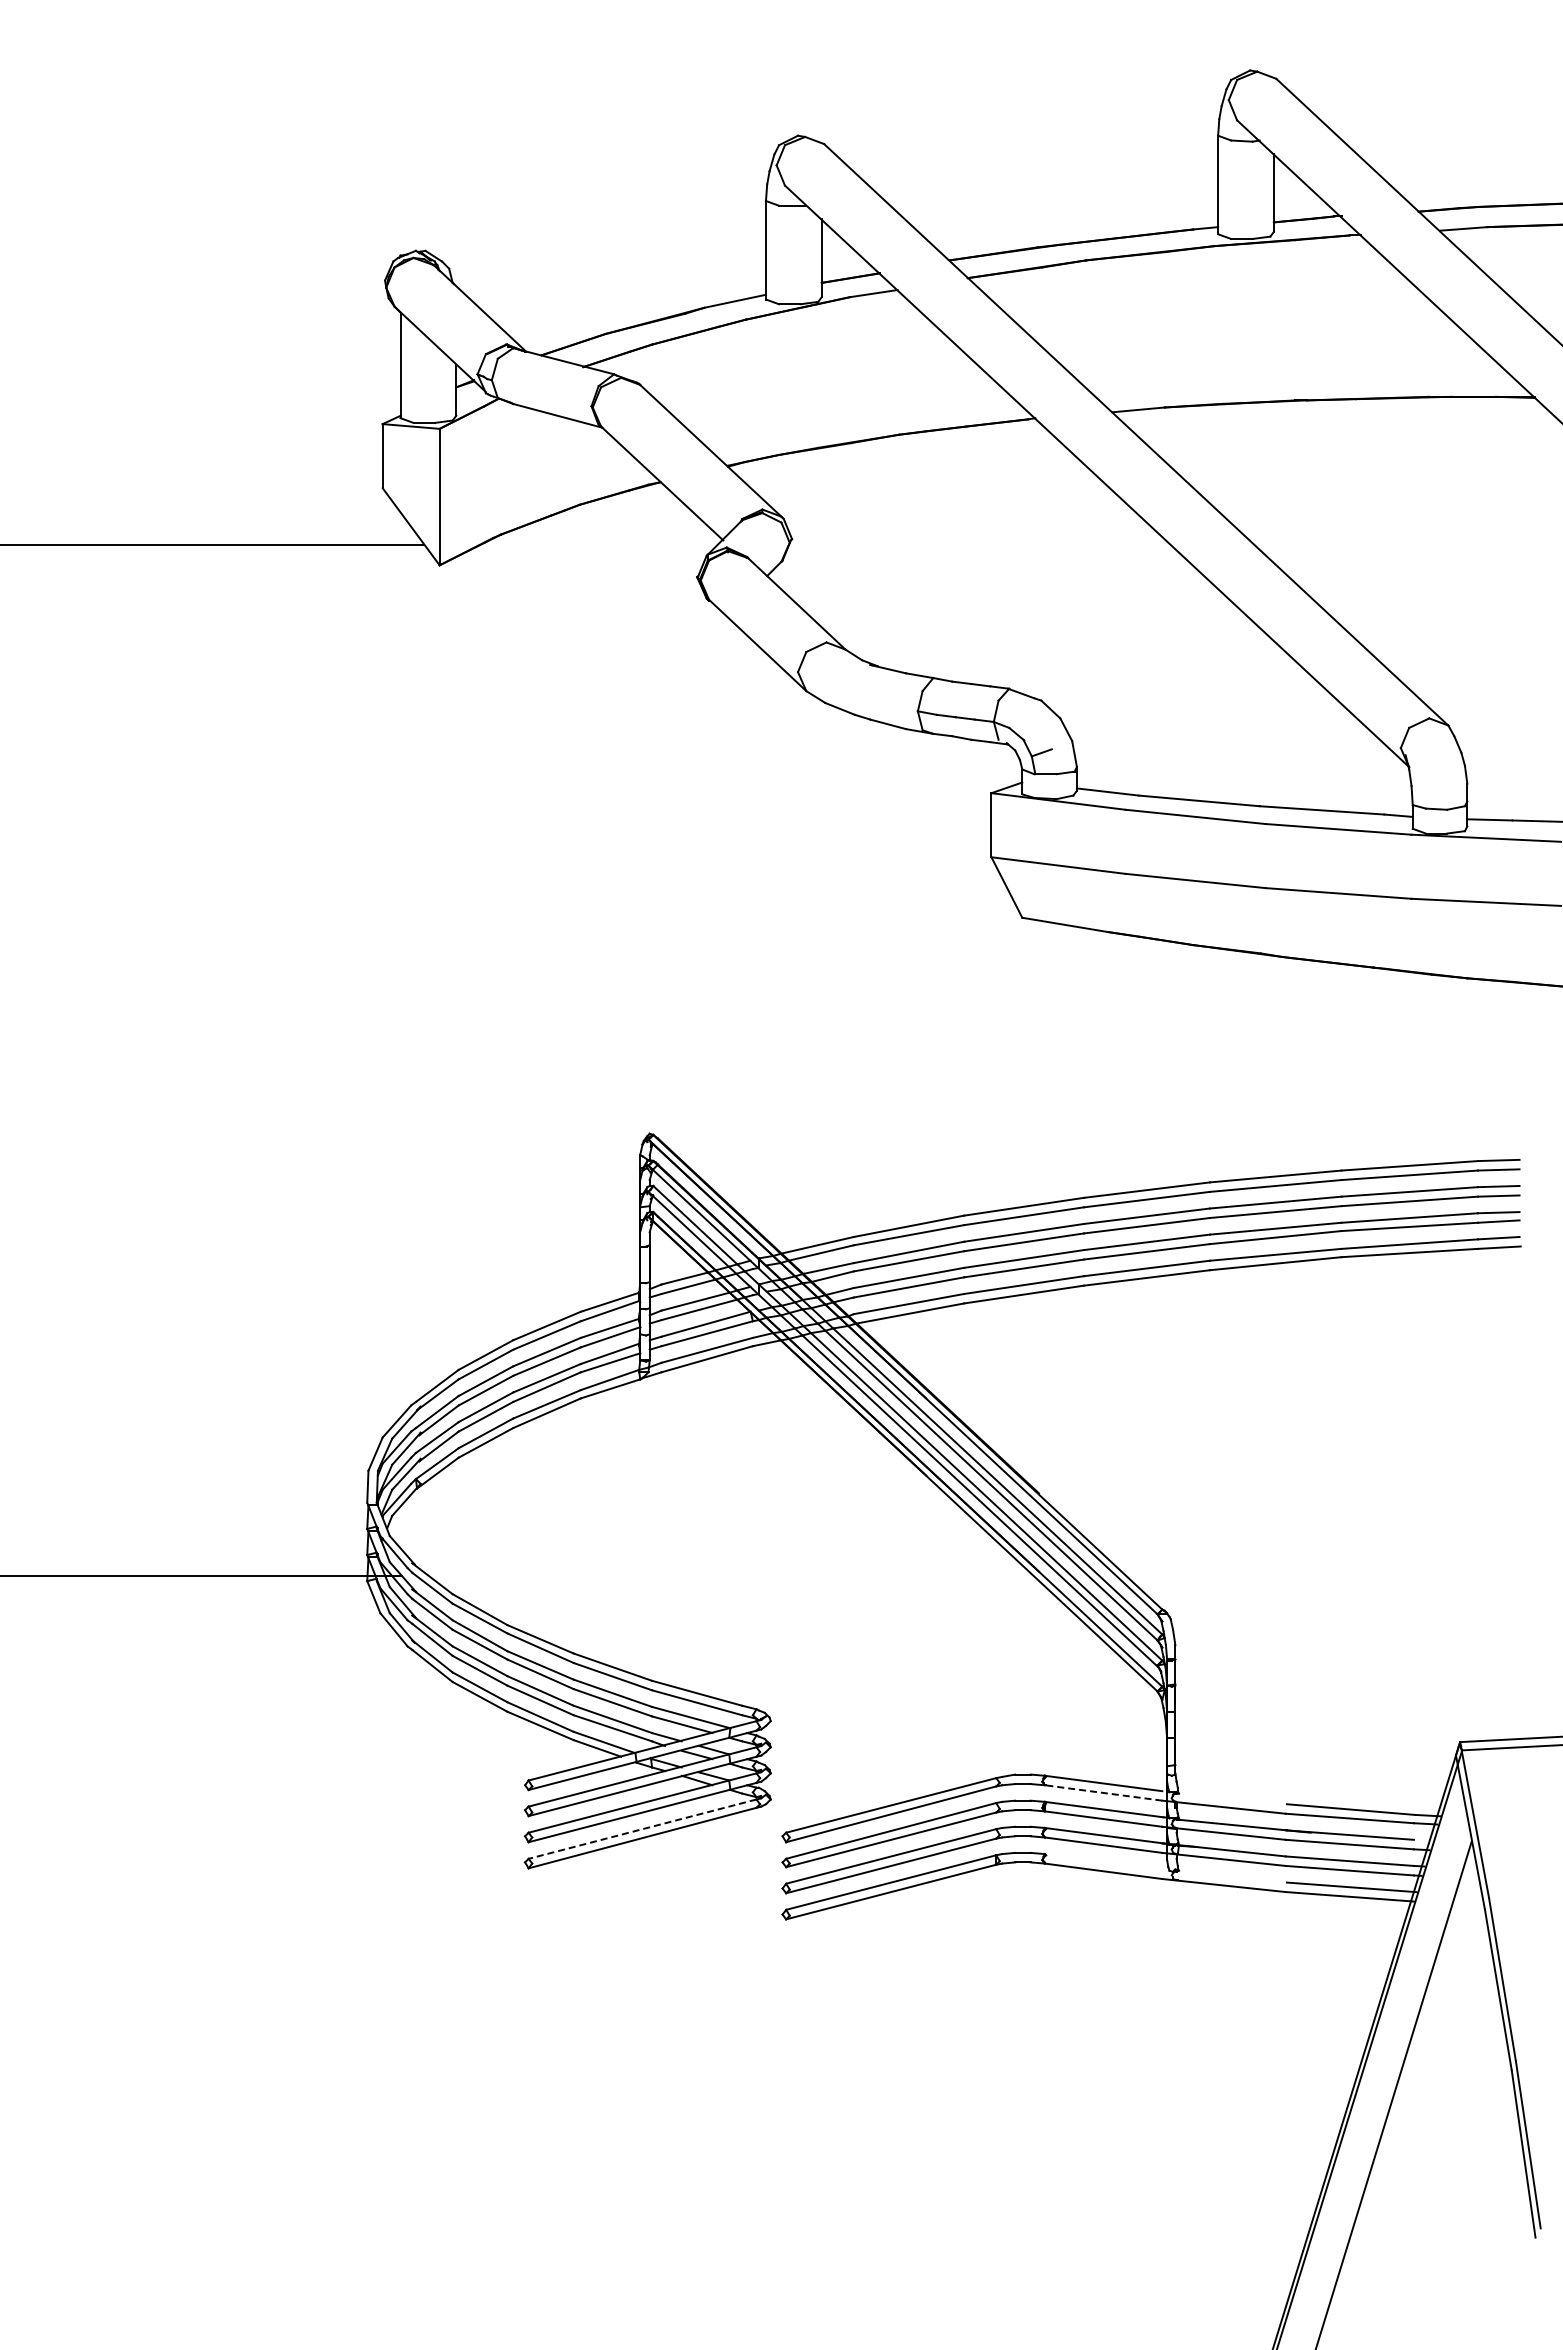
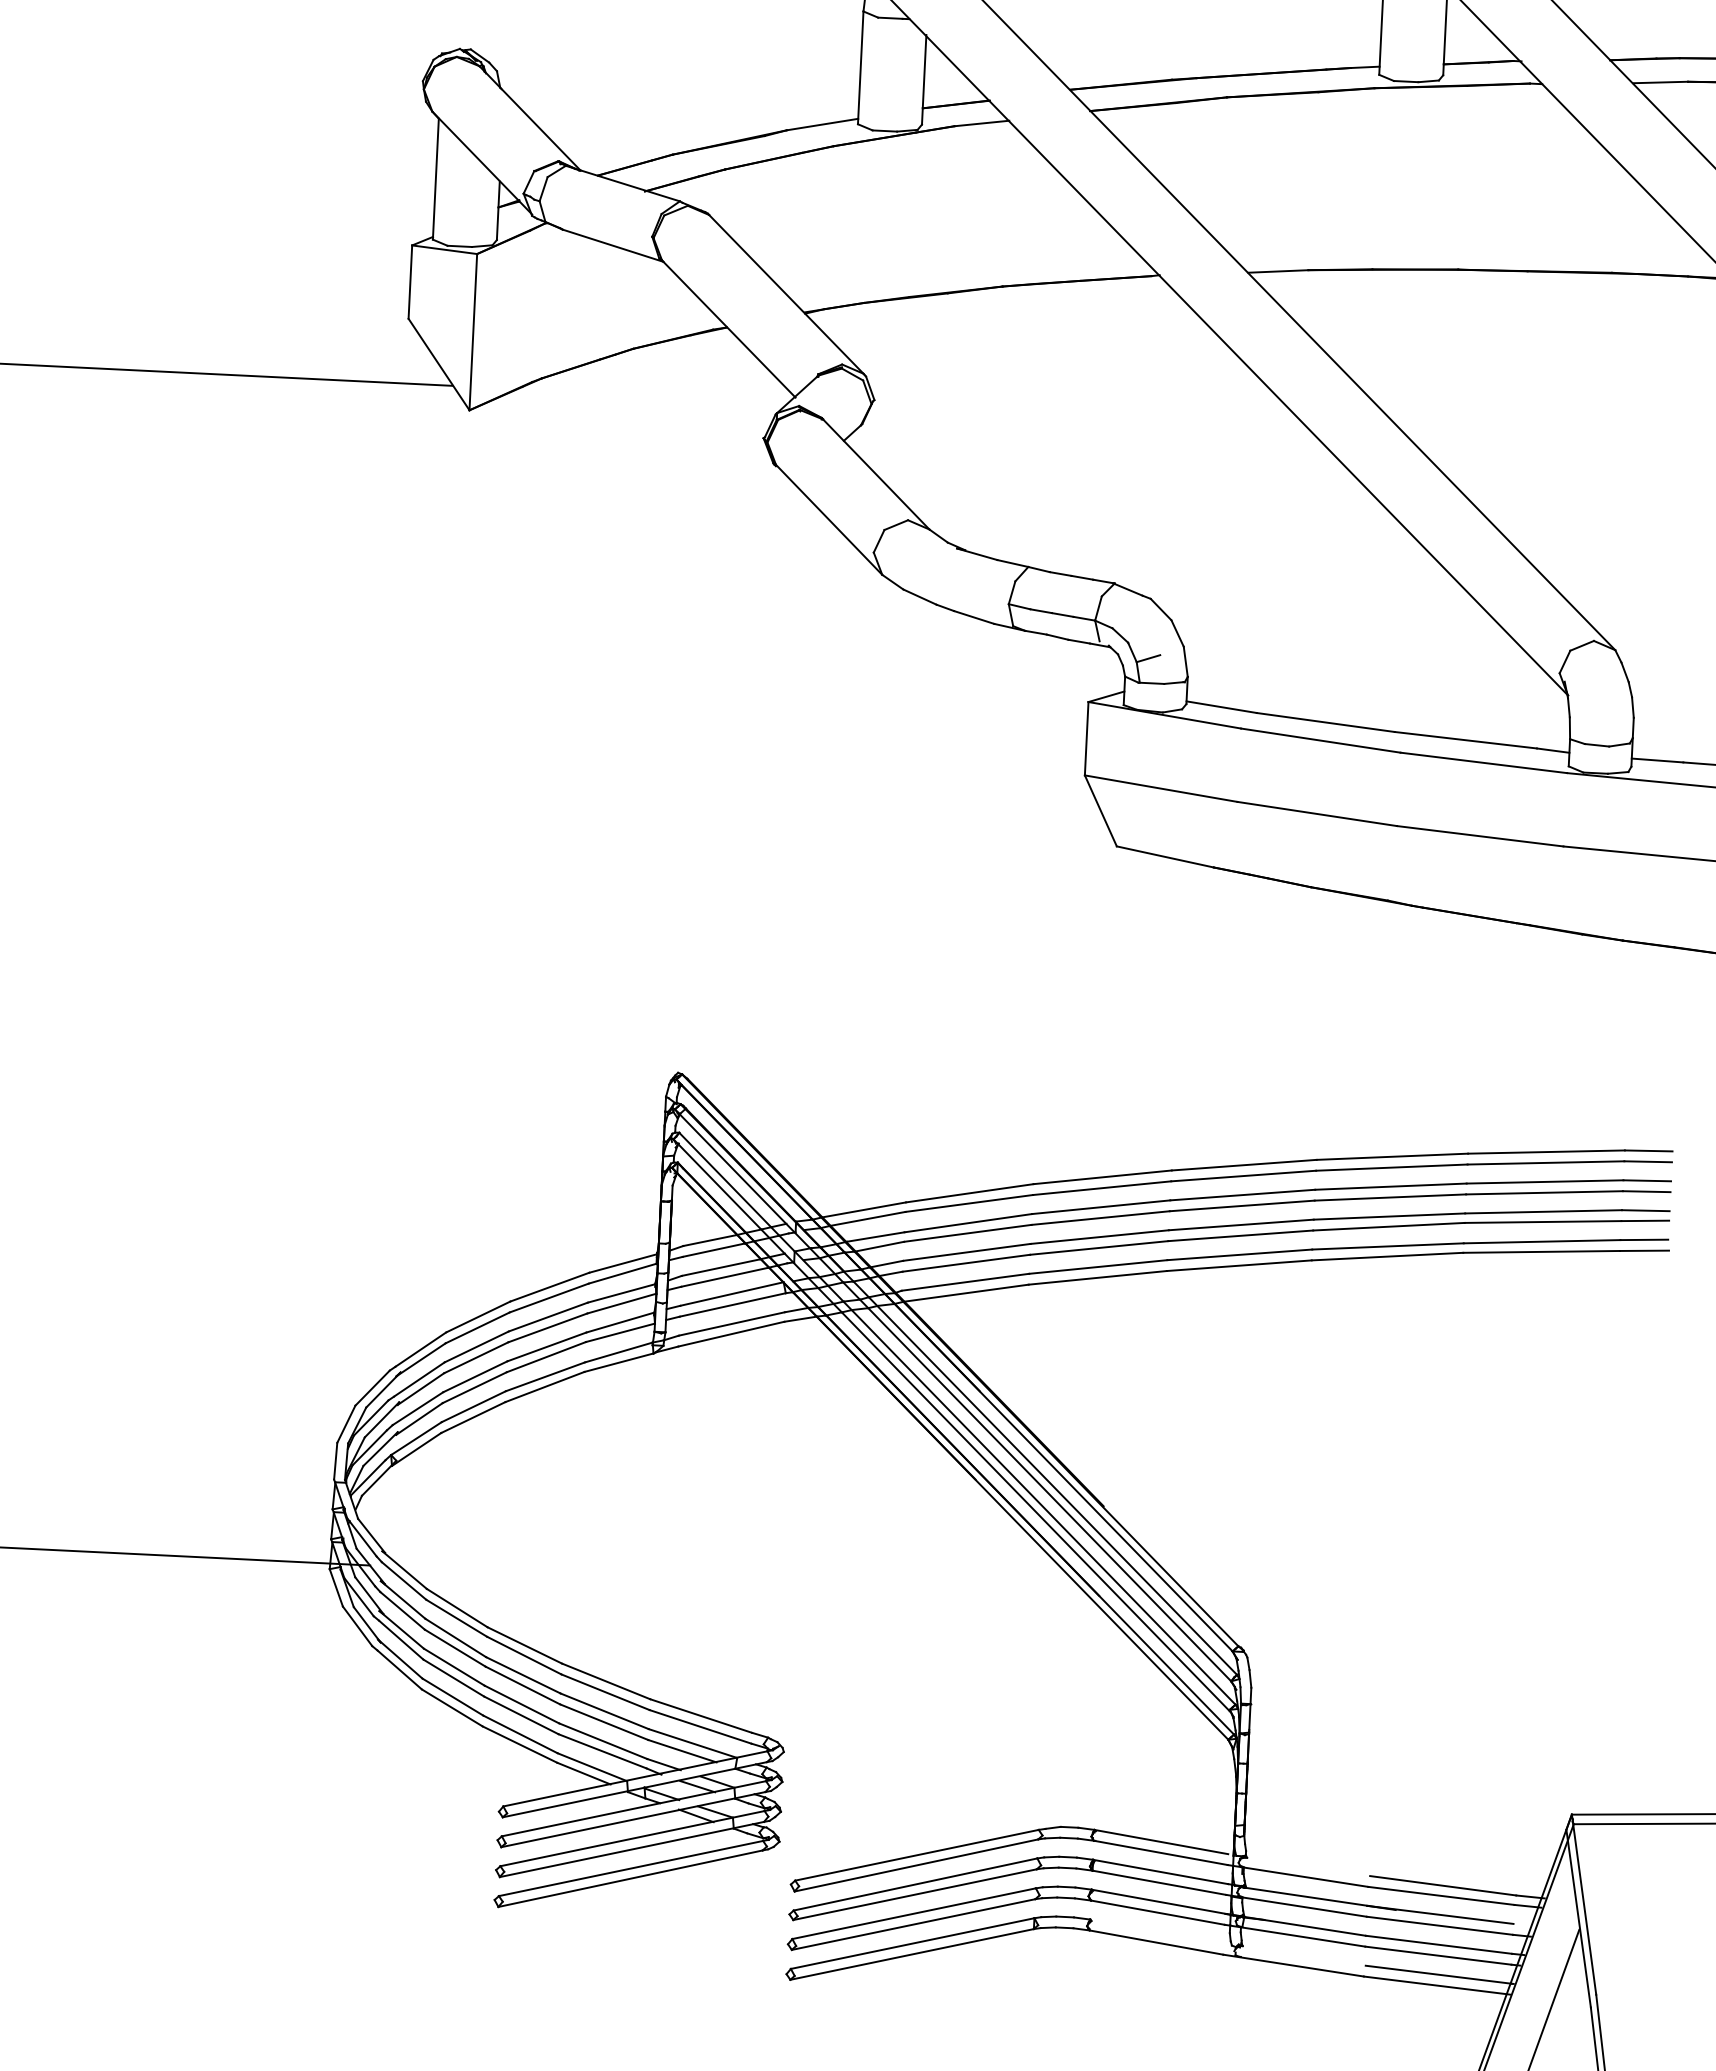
line: (1103, 1792) -> (1160, 1852), dashed -> solid
line: (642, 1829) -> (630, 1868), dashed -> solid

